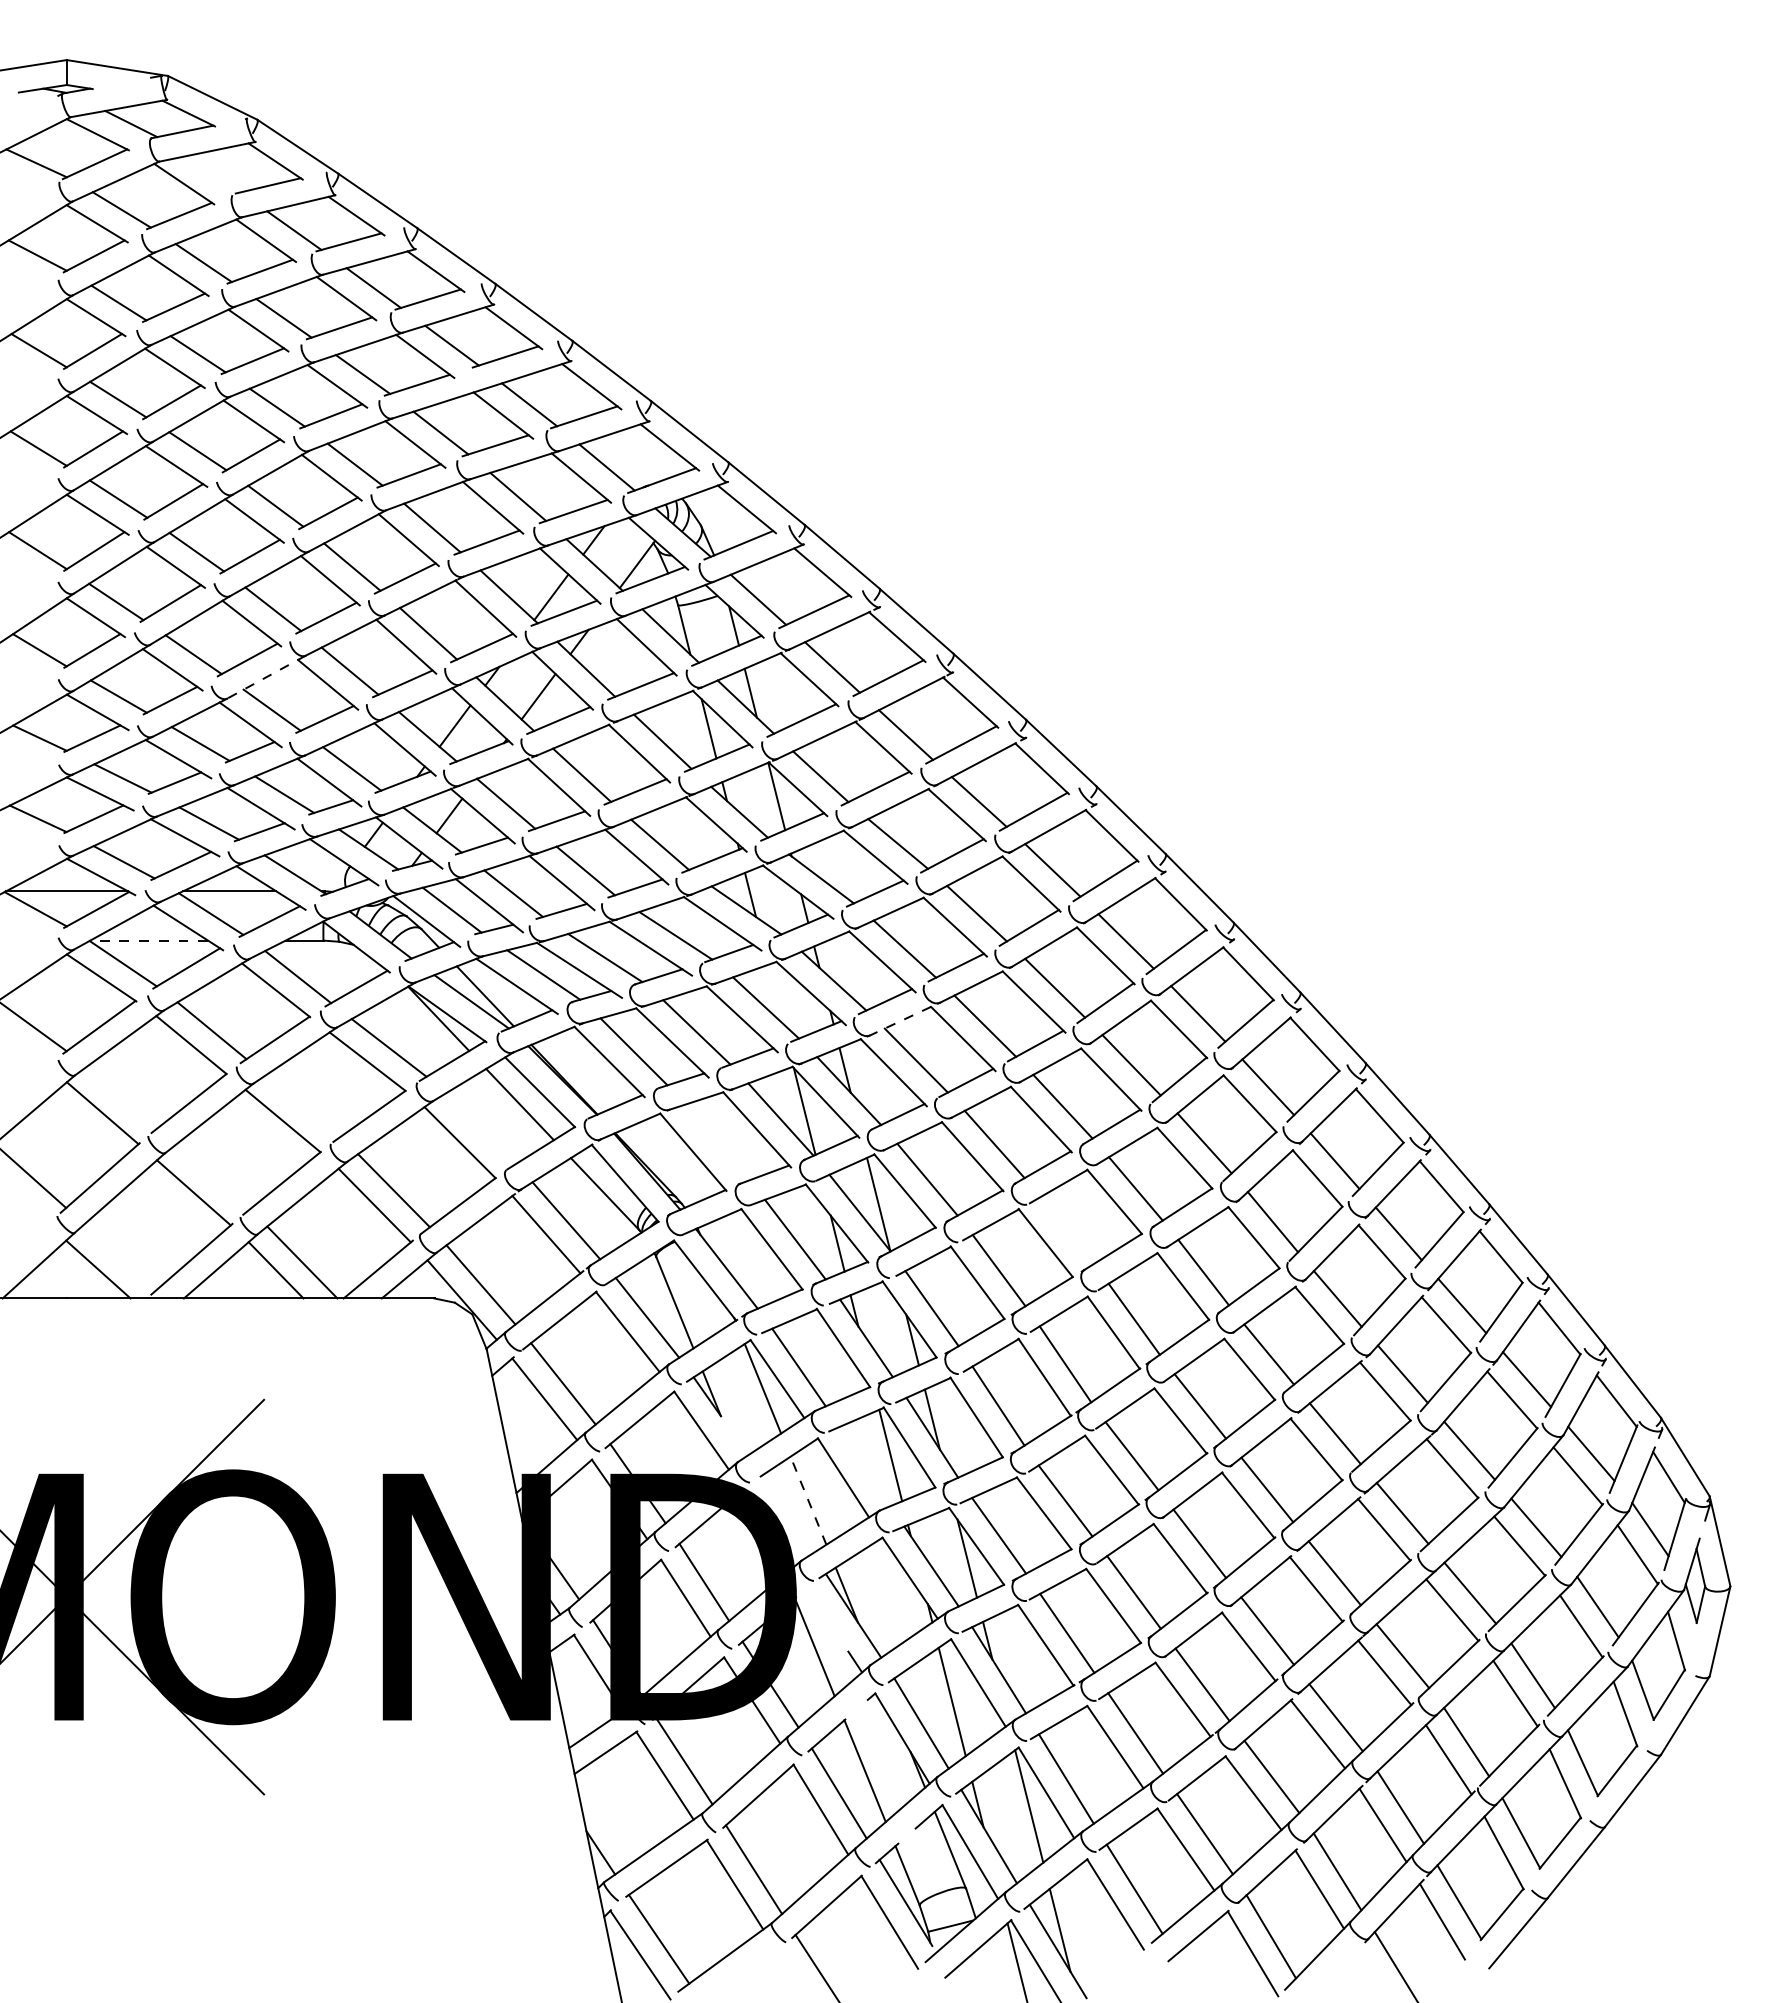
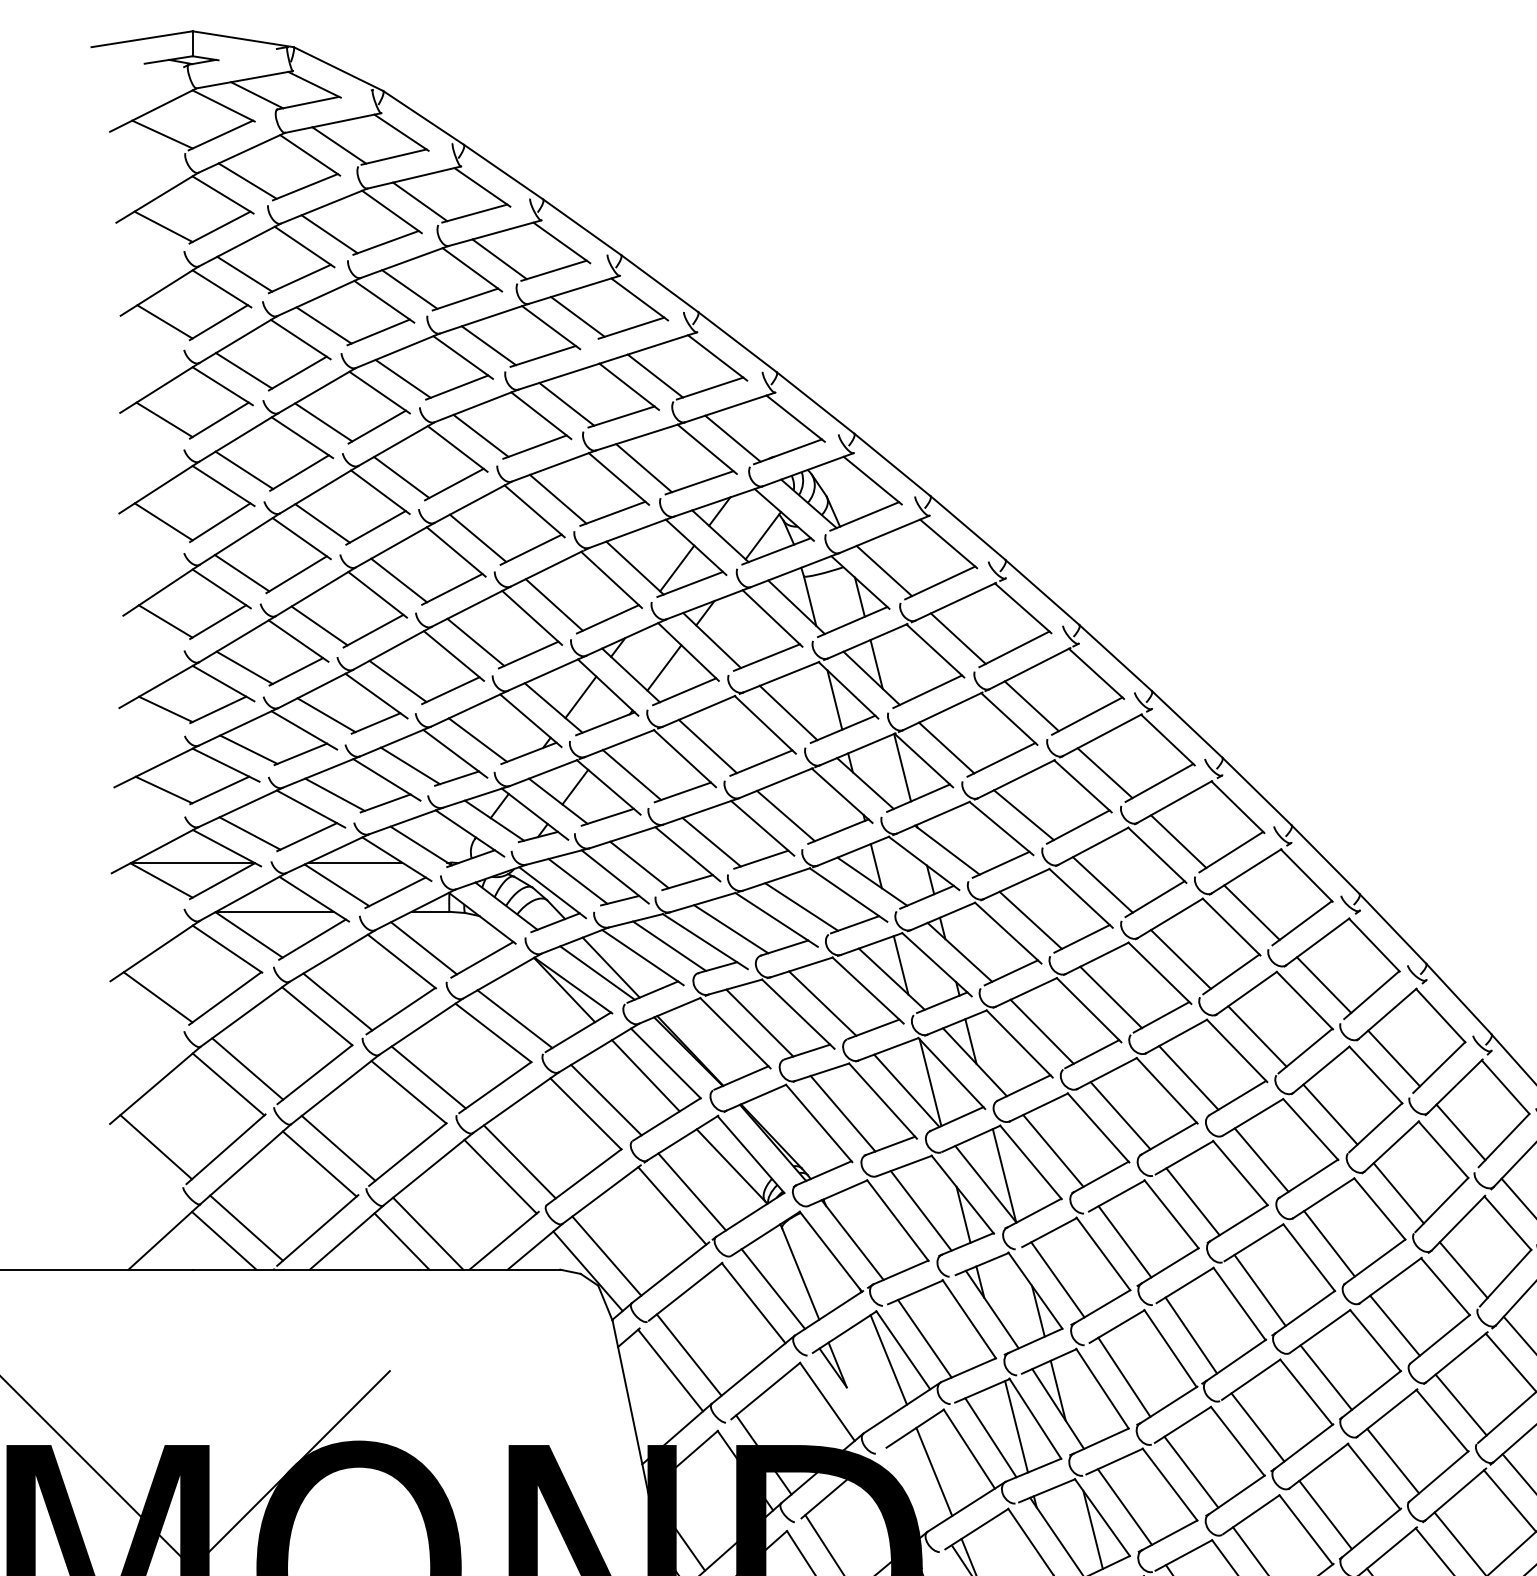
line: (213, 174) -> (339, 145), added
line: (266, 677) -> (392, 648), dashed -> solid
line: (149, 940) -> (275, 911), dashed -> solid
line: (775, 993) -> (901, 964), added
line: (900, 1021) -> (1026, 992), dashed -> solid
line: (121, 1097) -> (247, 1068), added
line: (302, 1106) -> (428, 1077), added
line: (480, 1128) -> (606, 1099), added
line: (716, 1142) -> (842, 1113), added
line: (212, 1176) -> (338, 1147), added
line: (1066, 1230) -> (1192, 1201), added
line: (120, 1256) -> (246, 1227), added
line: (864, 1466) -> (990, 1437), added
line: (808, 1500) -> (934, 1471), dashed -> solid

